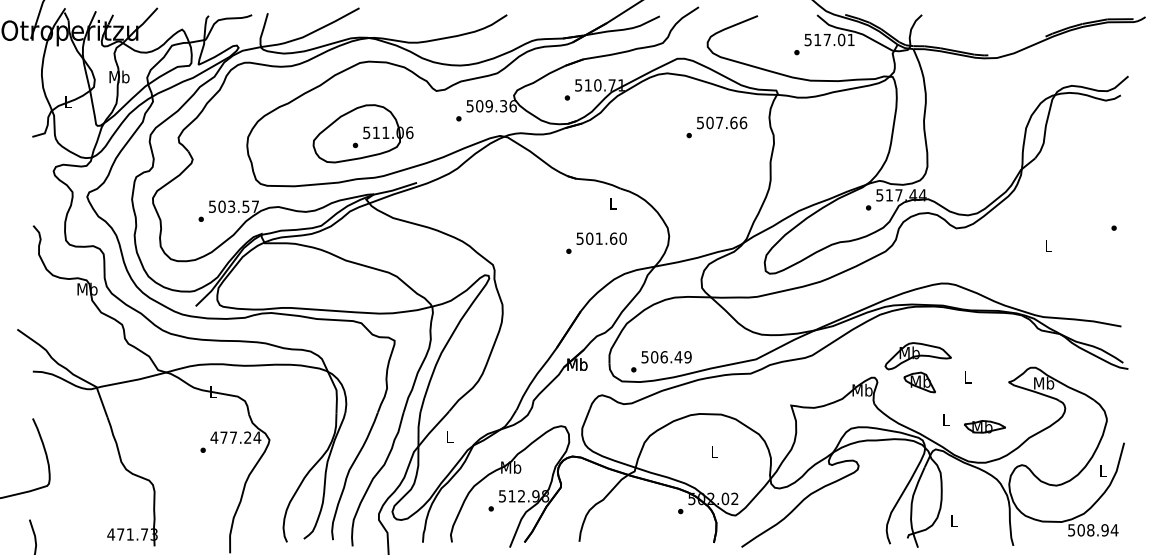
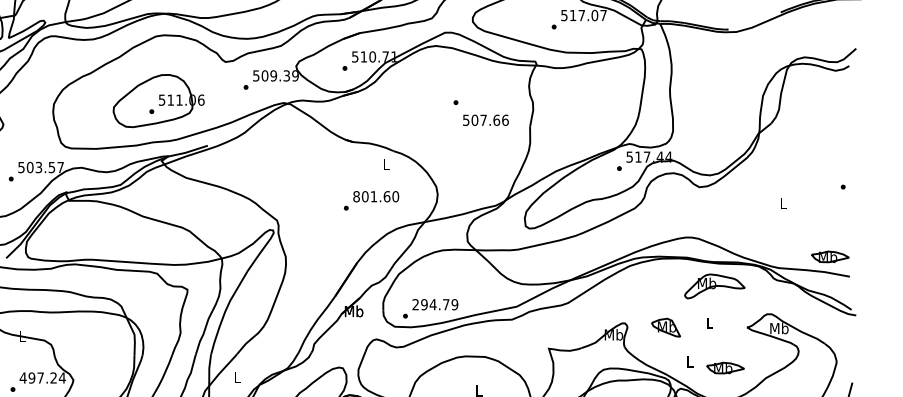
text: (850, 39) -> (602, 15), 517.01 -> 517.07
text: (512, 106) -> (294, 76), 509.36 -> 509.39
text: (722, 122) -> (486, 119), moved
text: (579, 238) -> (355, 196), 501.60 -> 801.60
part: (1099, 304) -> (829, 256), added
part: (917, 356) -> (714, 286), moved
text: (661, 357) -> (430, 304), 506.49 -> 294.79
text: (223, 437) -> (31, 377), 477.24 -> 497.24

